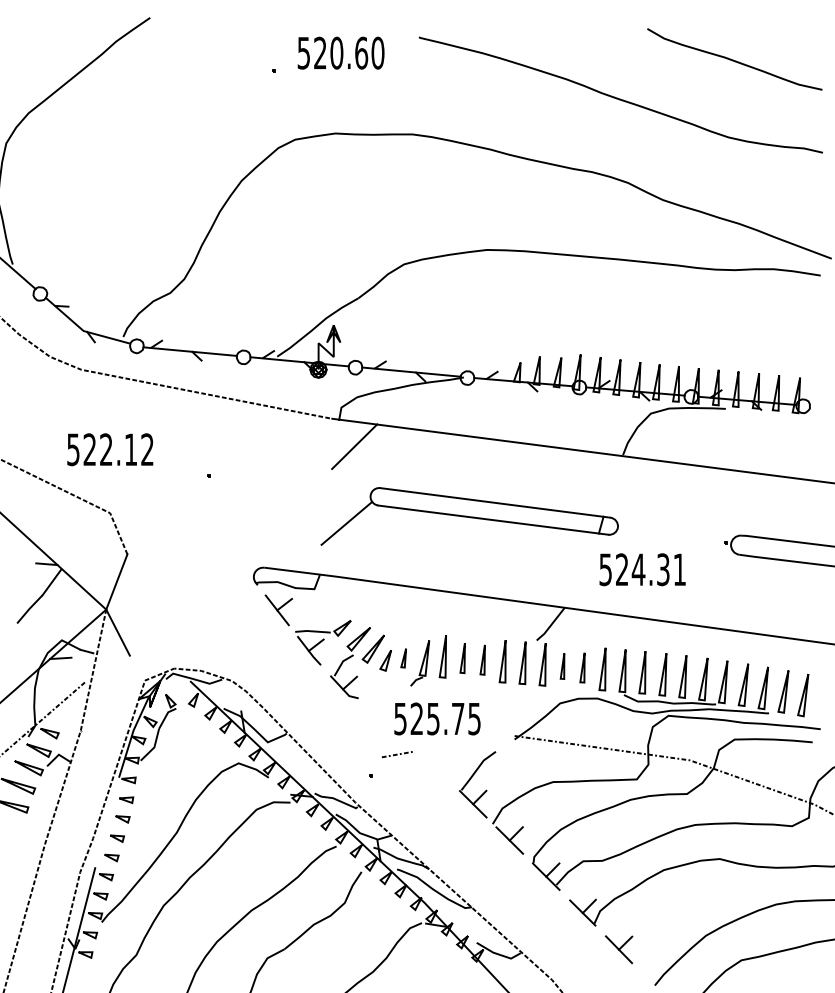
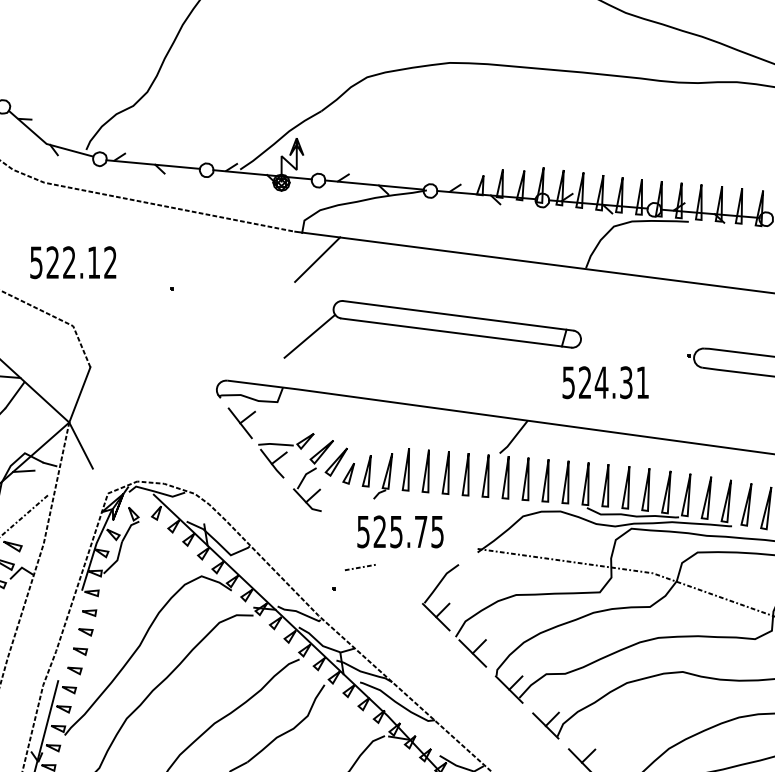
part: (403, 658) -> (366, 471), size x1.67
part: (462, 658) -> (425, 471), size x1.43
part: (482, 659) -> (445, 472), size x1.43
part: (562, 666) -> (525, 479), size x1.67
part: (582, 667) -> (545, 480), size x1.43

